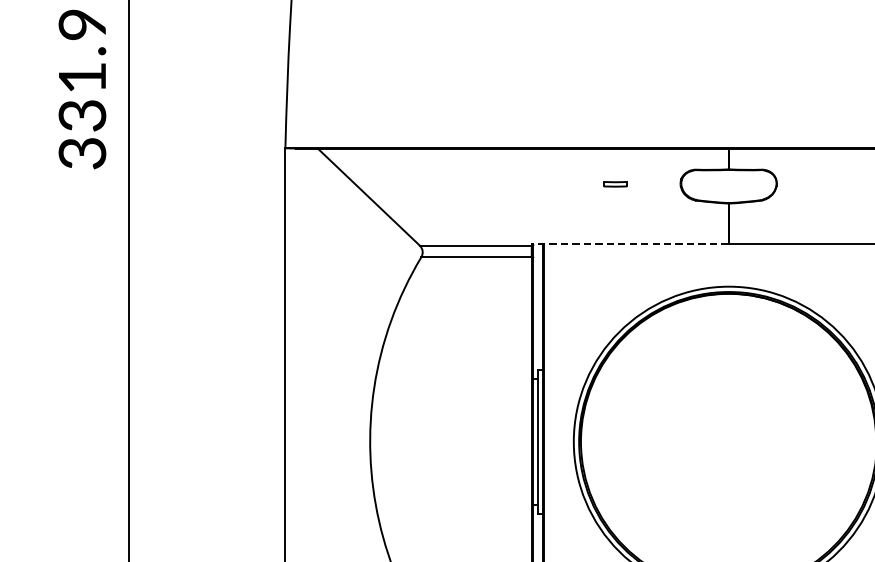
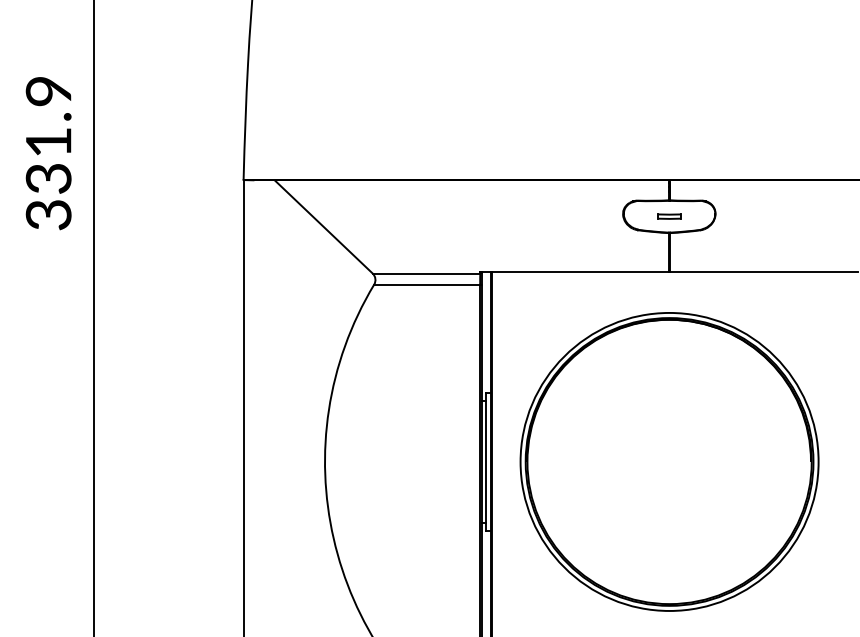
text: (82, 89) -> (48, 153), moved
part: (615, 184) -> (669, 216), moved
line: (631, 243) -> (575, 271), dashed -> solid

